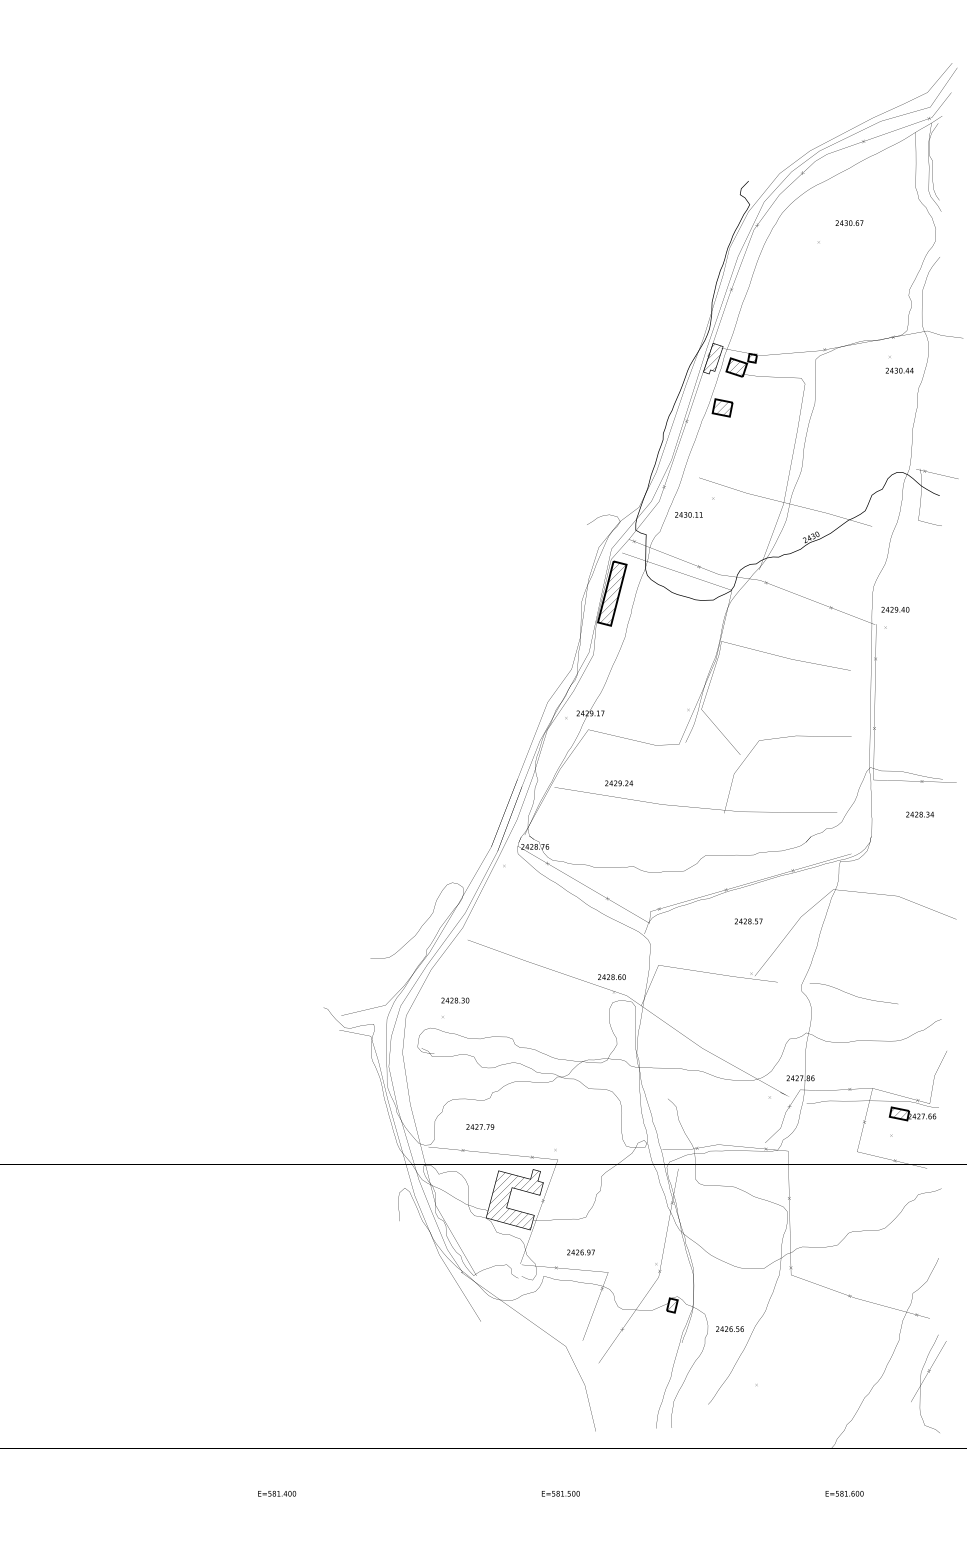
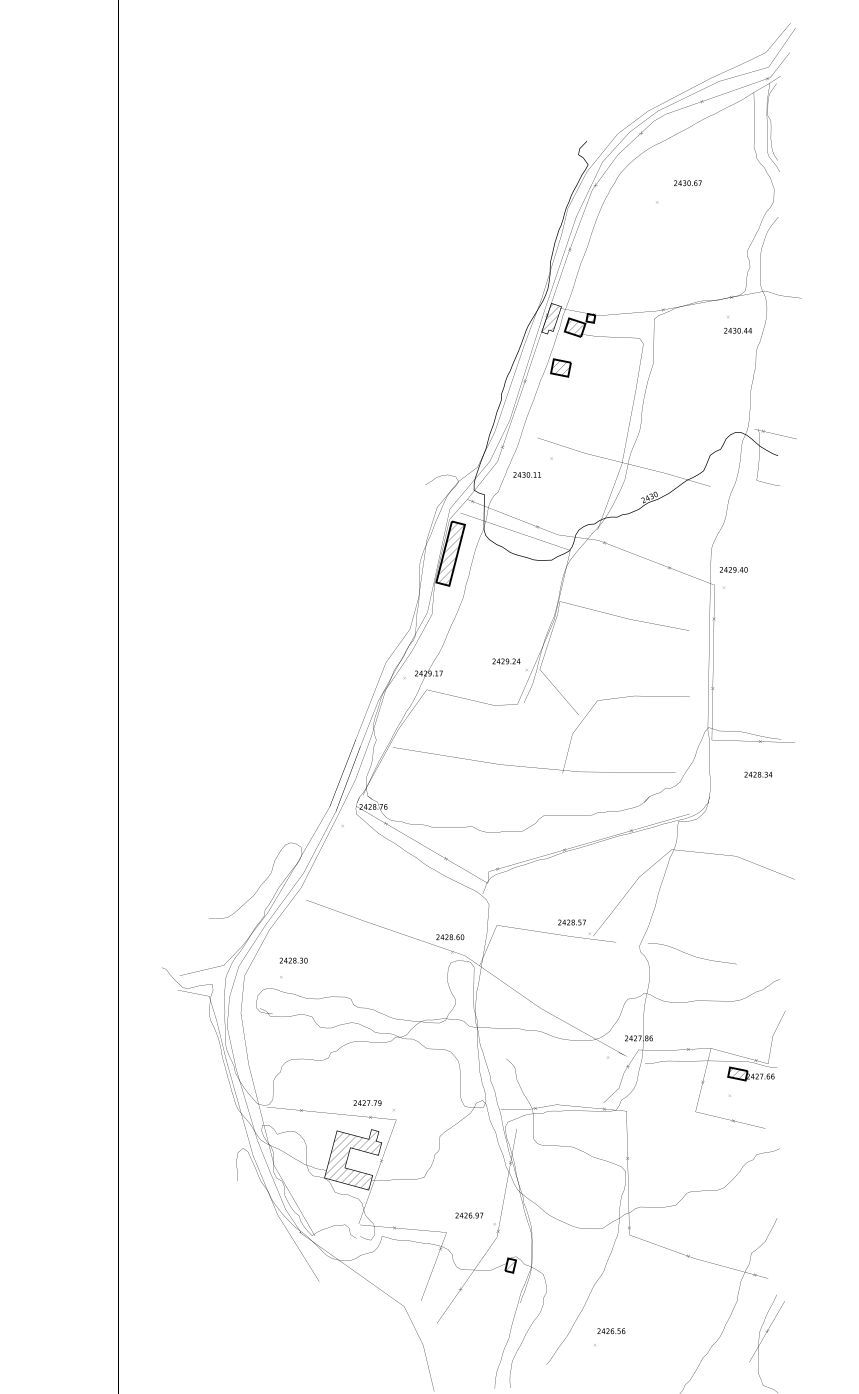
text: (618, 783) -> (505, 661), moved
text: (748, 921) -> (571, 922), moved
text: (480, 1126) -> (367, 1102), moved
text: (580, 1252) -> (468, 1215), moved
text: (729, 1328) -> (610, 1330), moved

